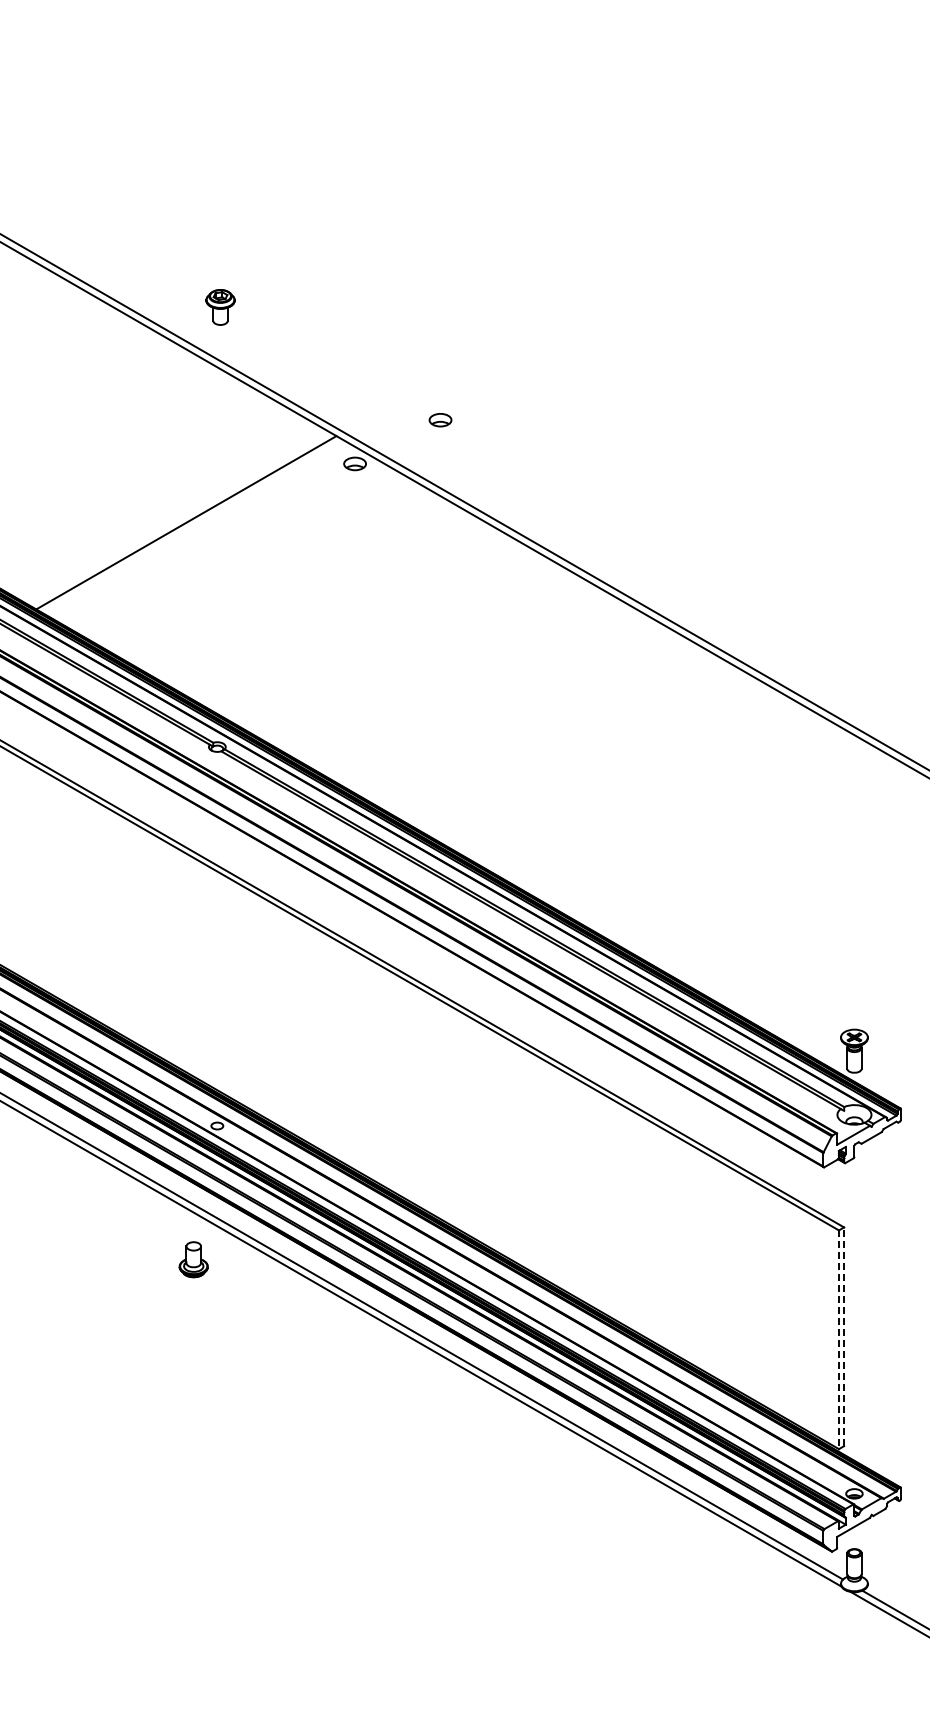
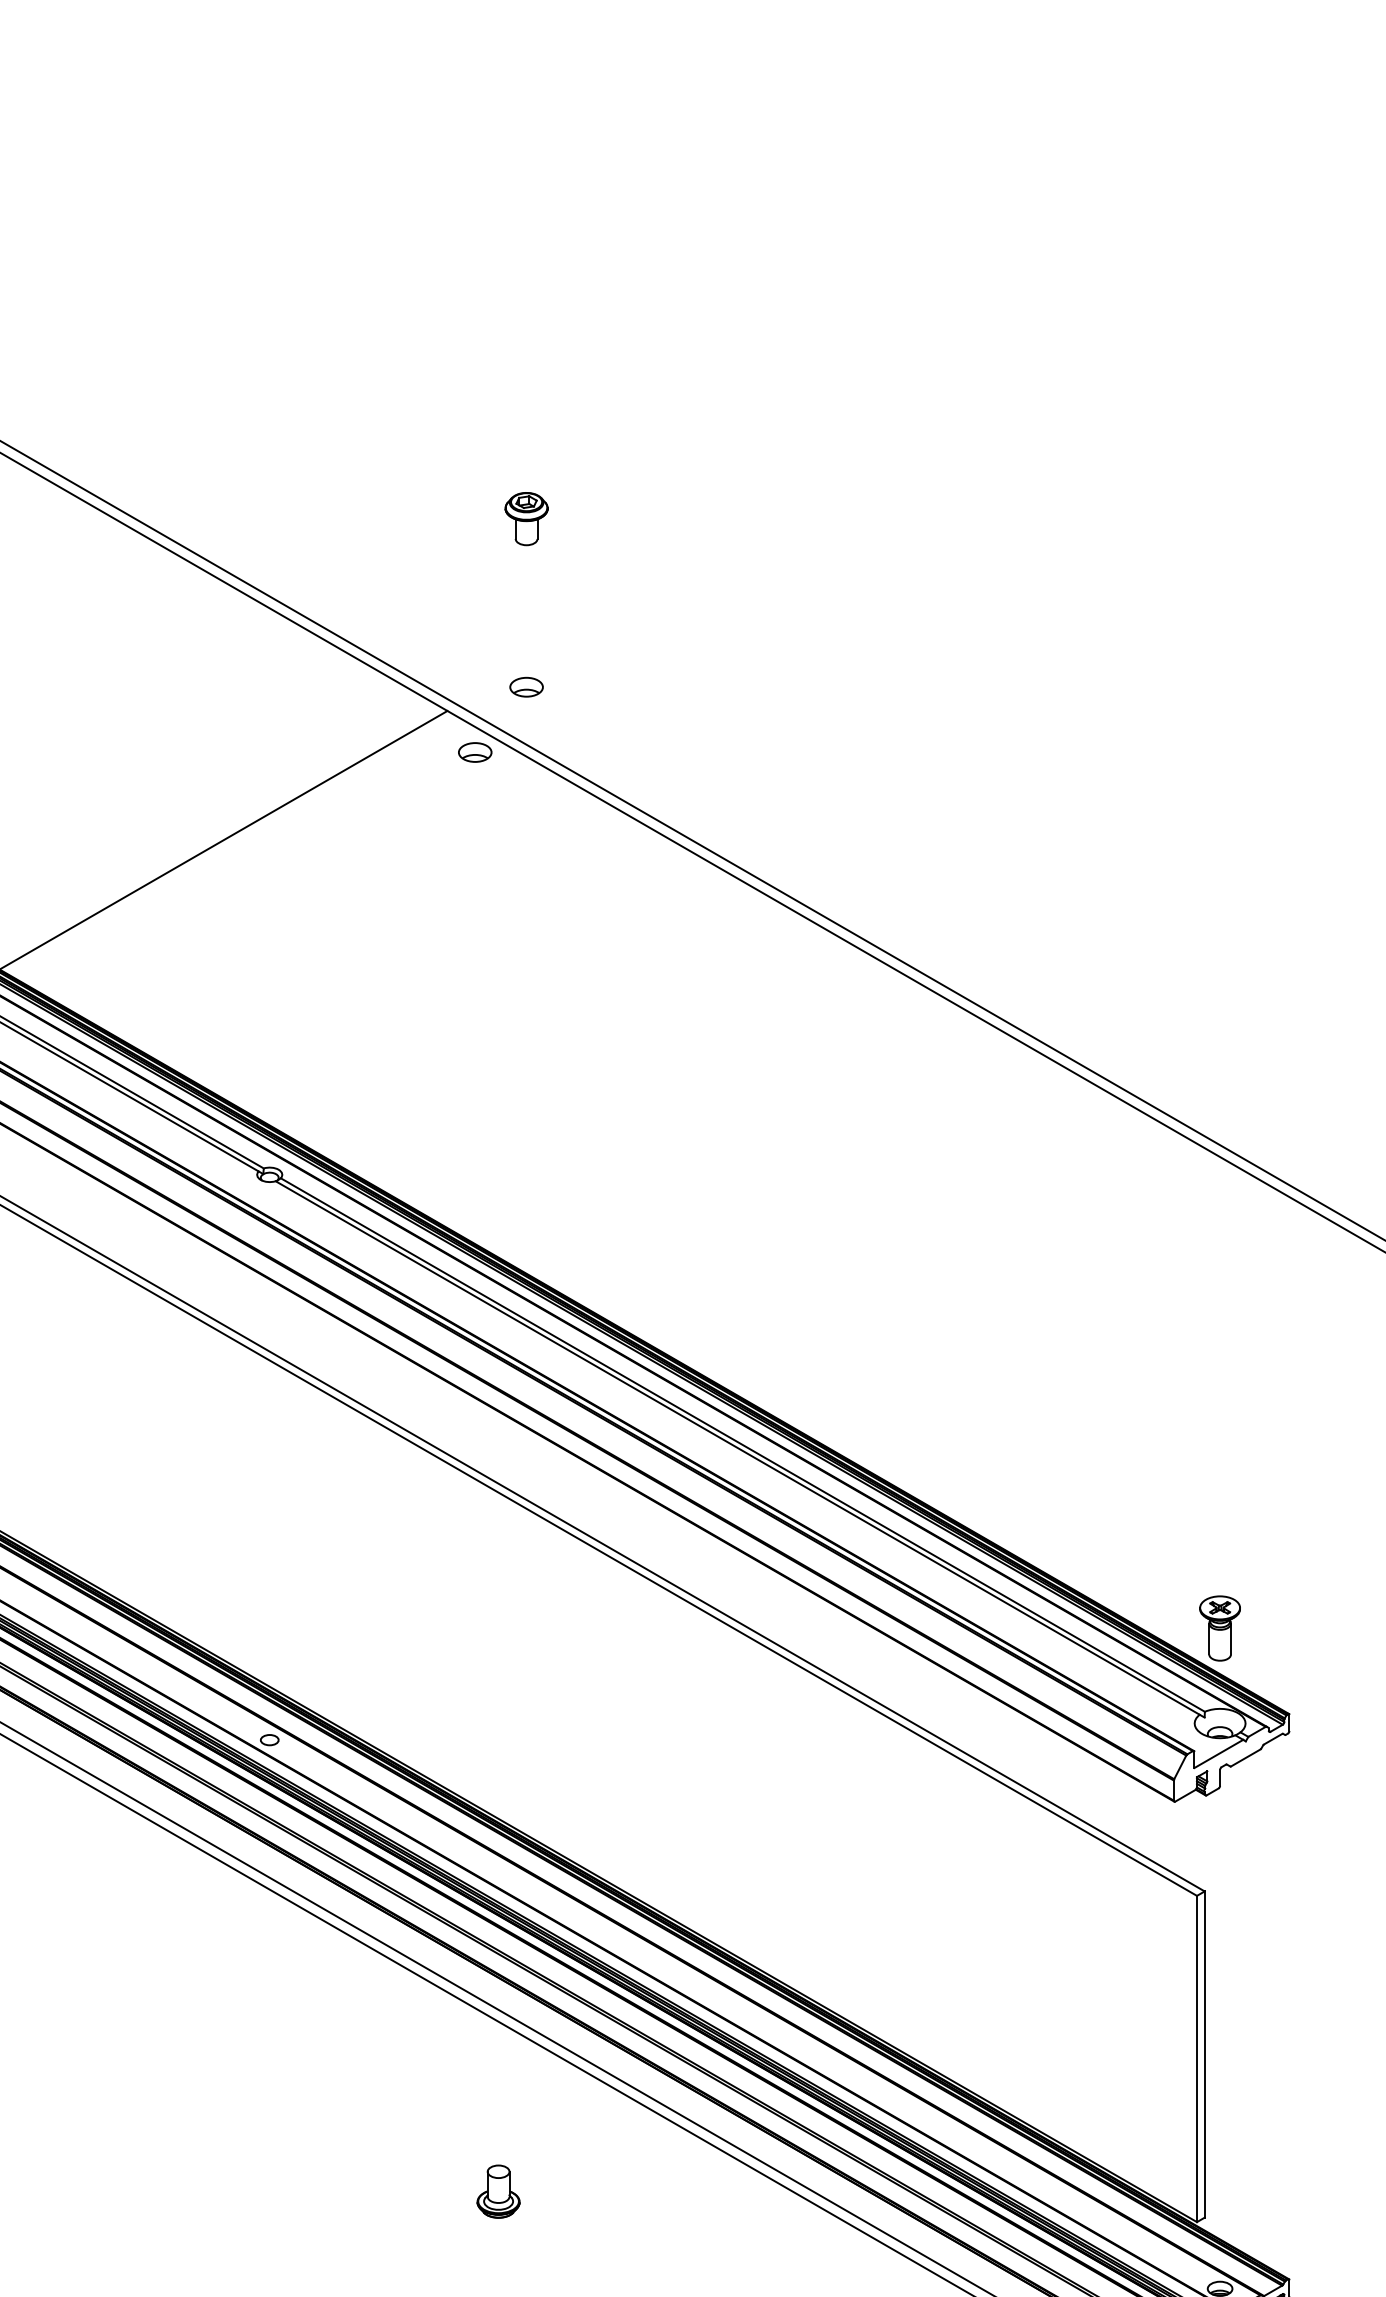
part: (220, 307) -> (526, 519), moved
part: (440, 420) -> (526, 687), moved
part: (193, 1259) -> (498, 2191), moved
line: (844, 1336) -> (1205, 2054), dashed -> solid
line: (838, 1340) -> (1196, 2060), dashed -> solid

